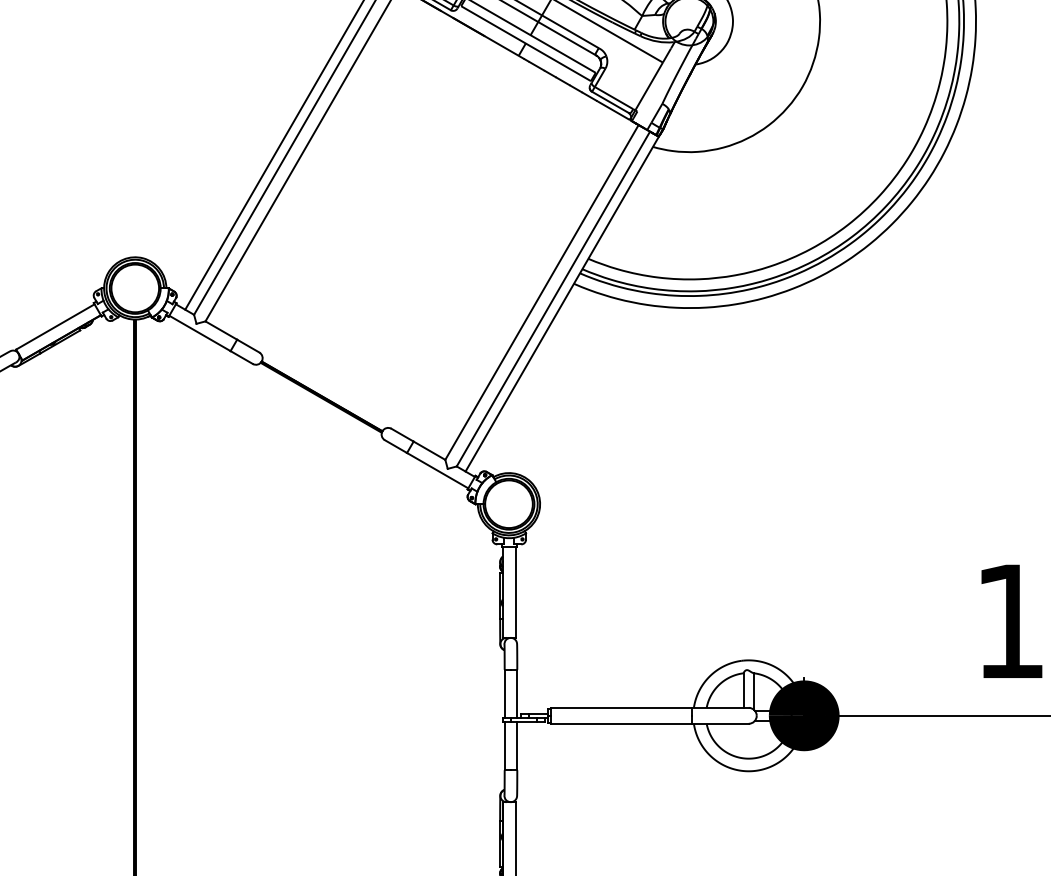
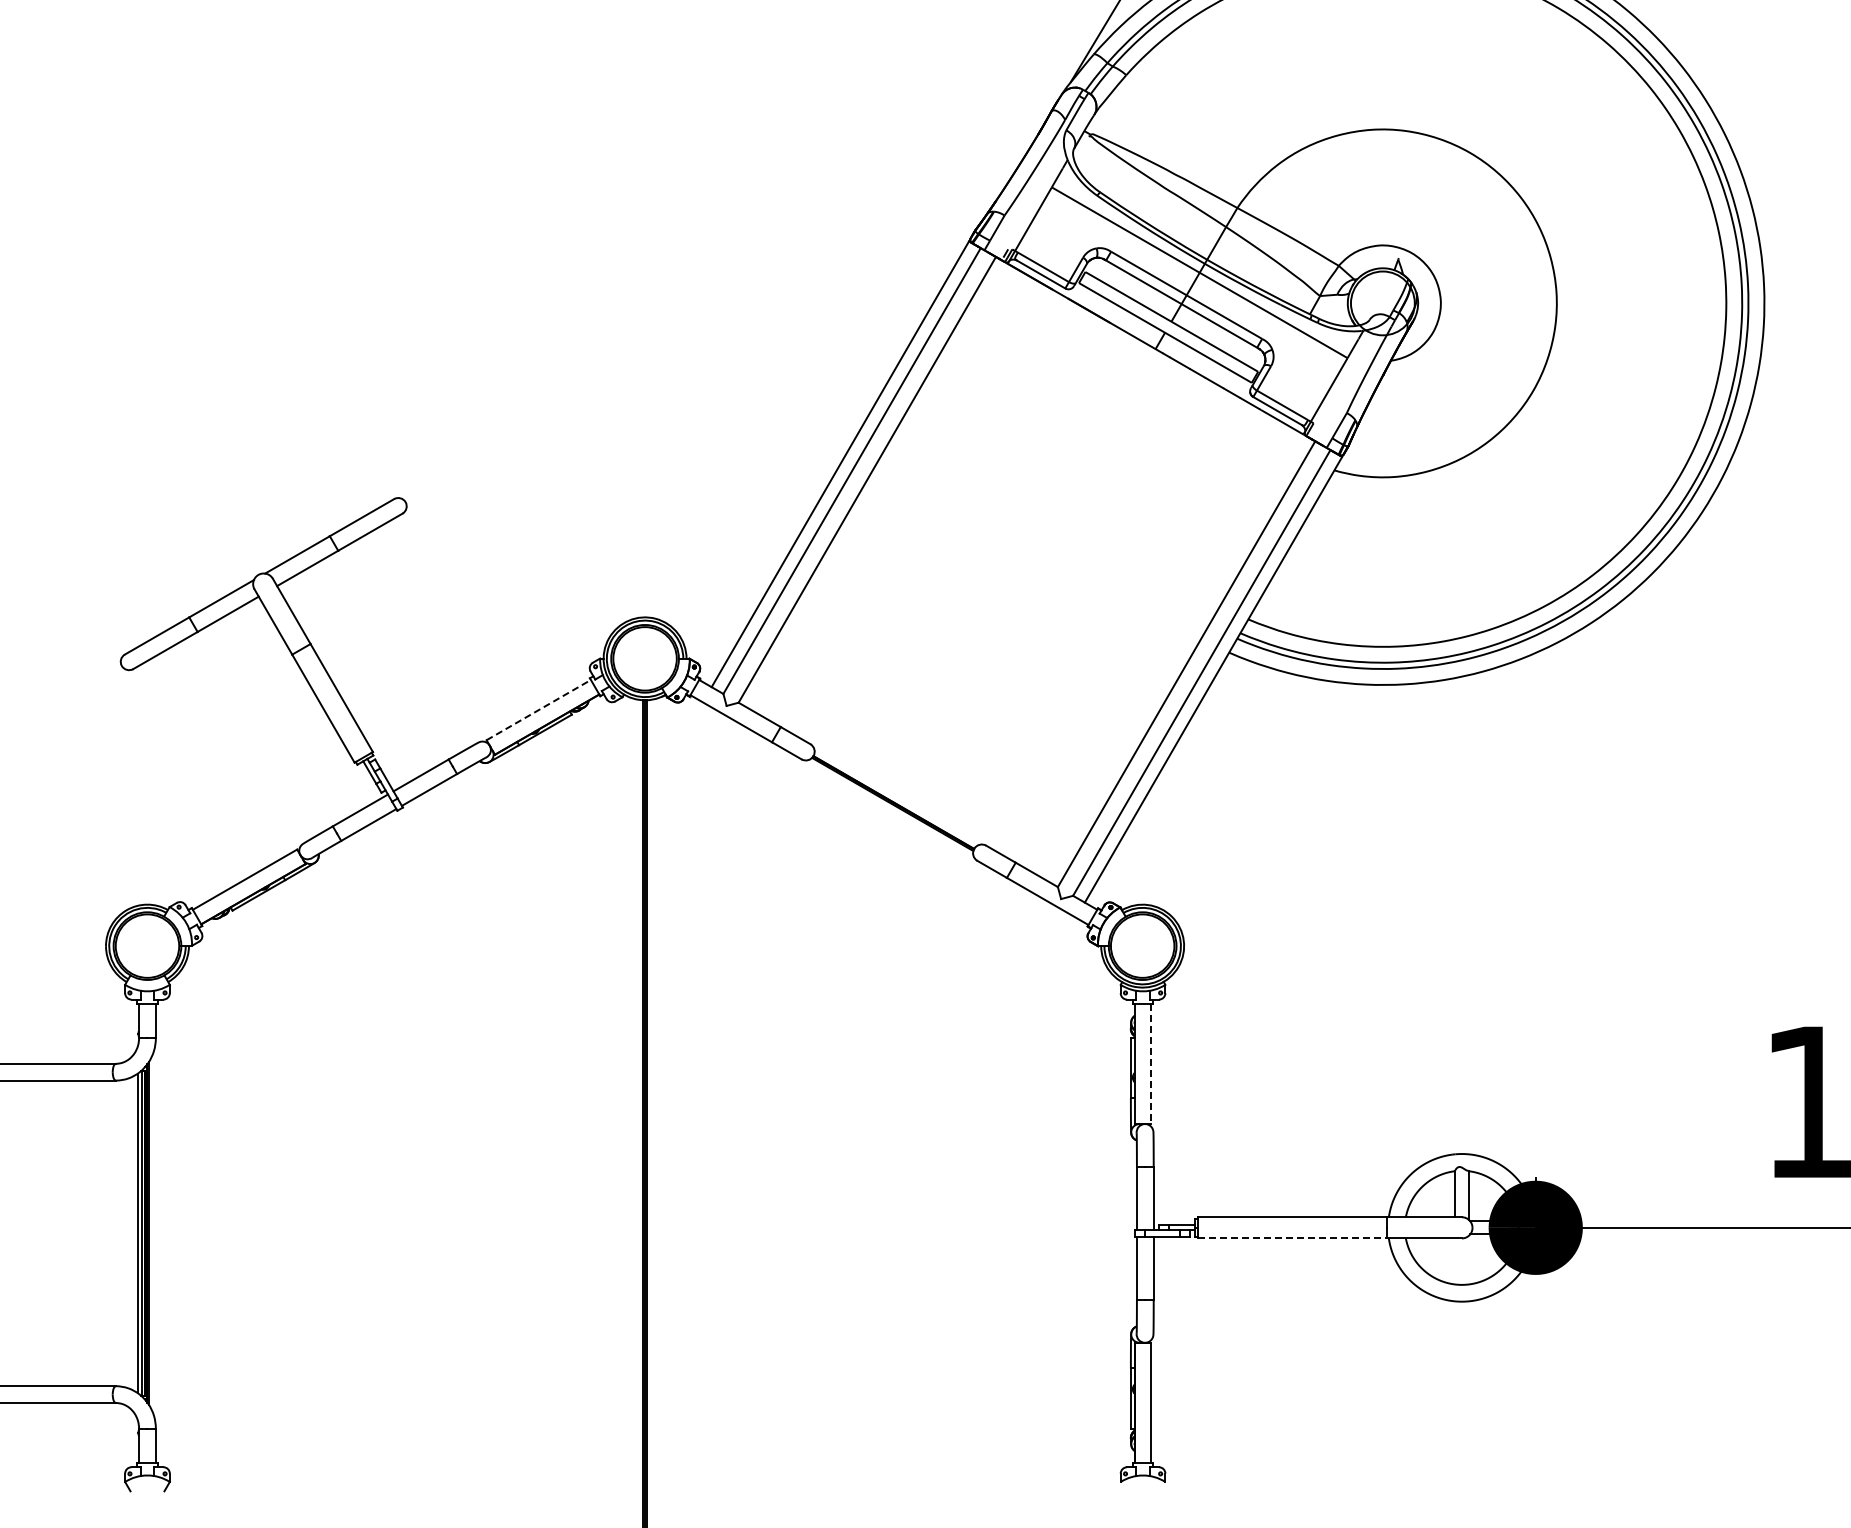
line: (55, 326) -> (539, 709), solid -> dashed
line: (515, 593) -> (1151, 1064), solid -> dashed
line: (621, 723) -> (1292, 1238), solid -> dashed

